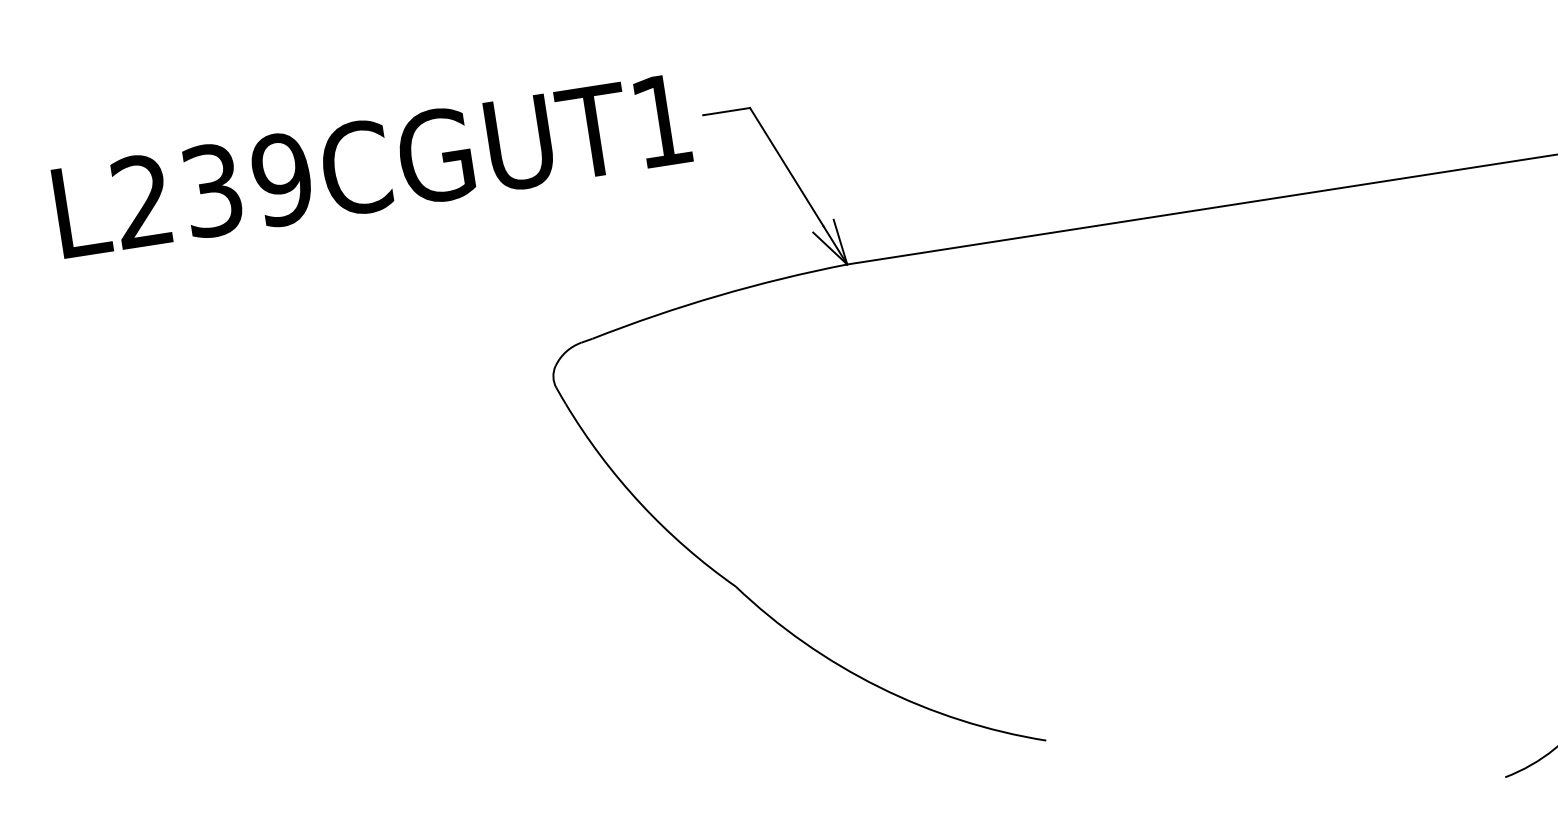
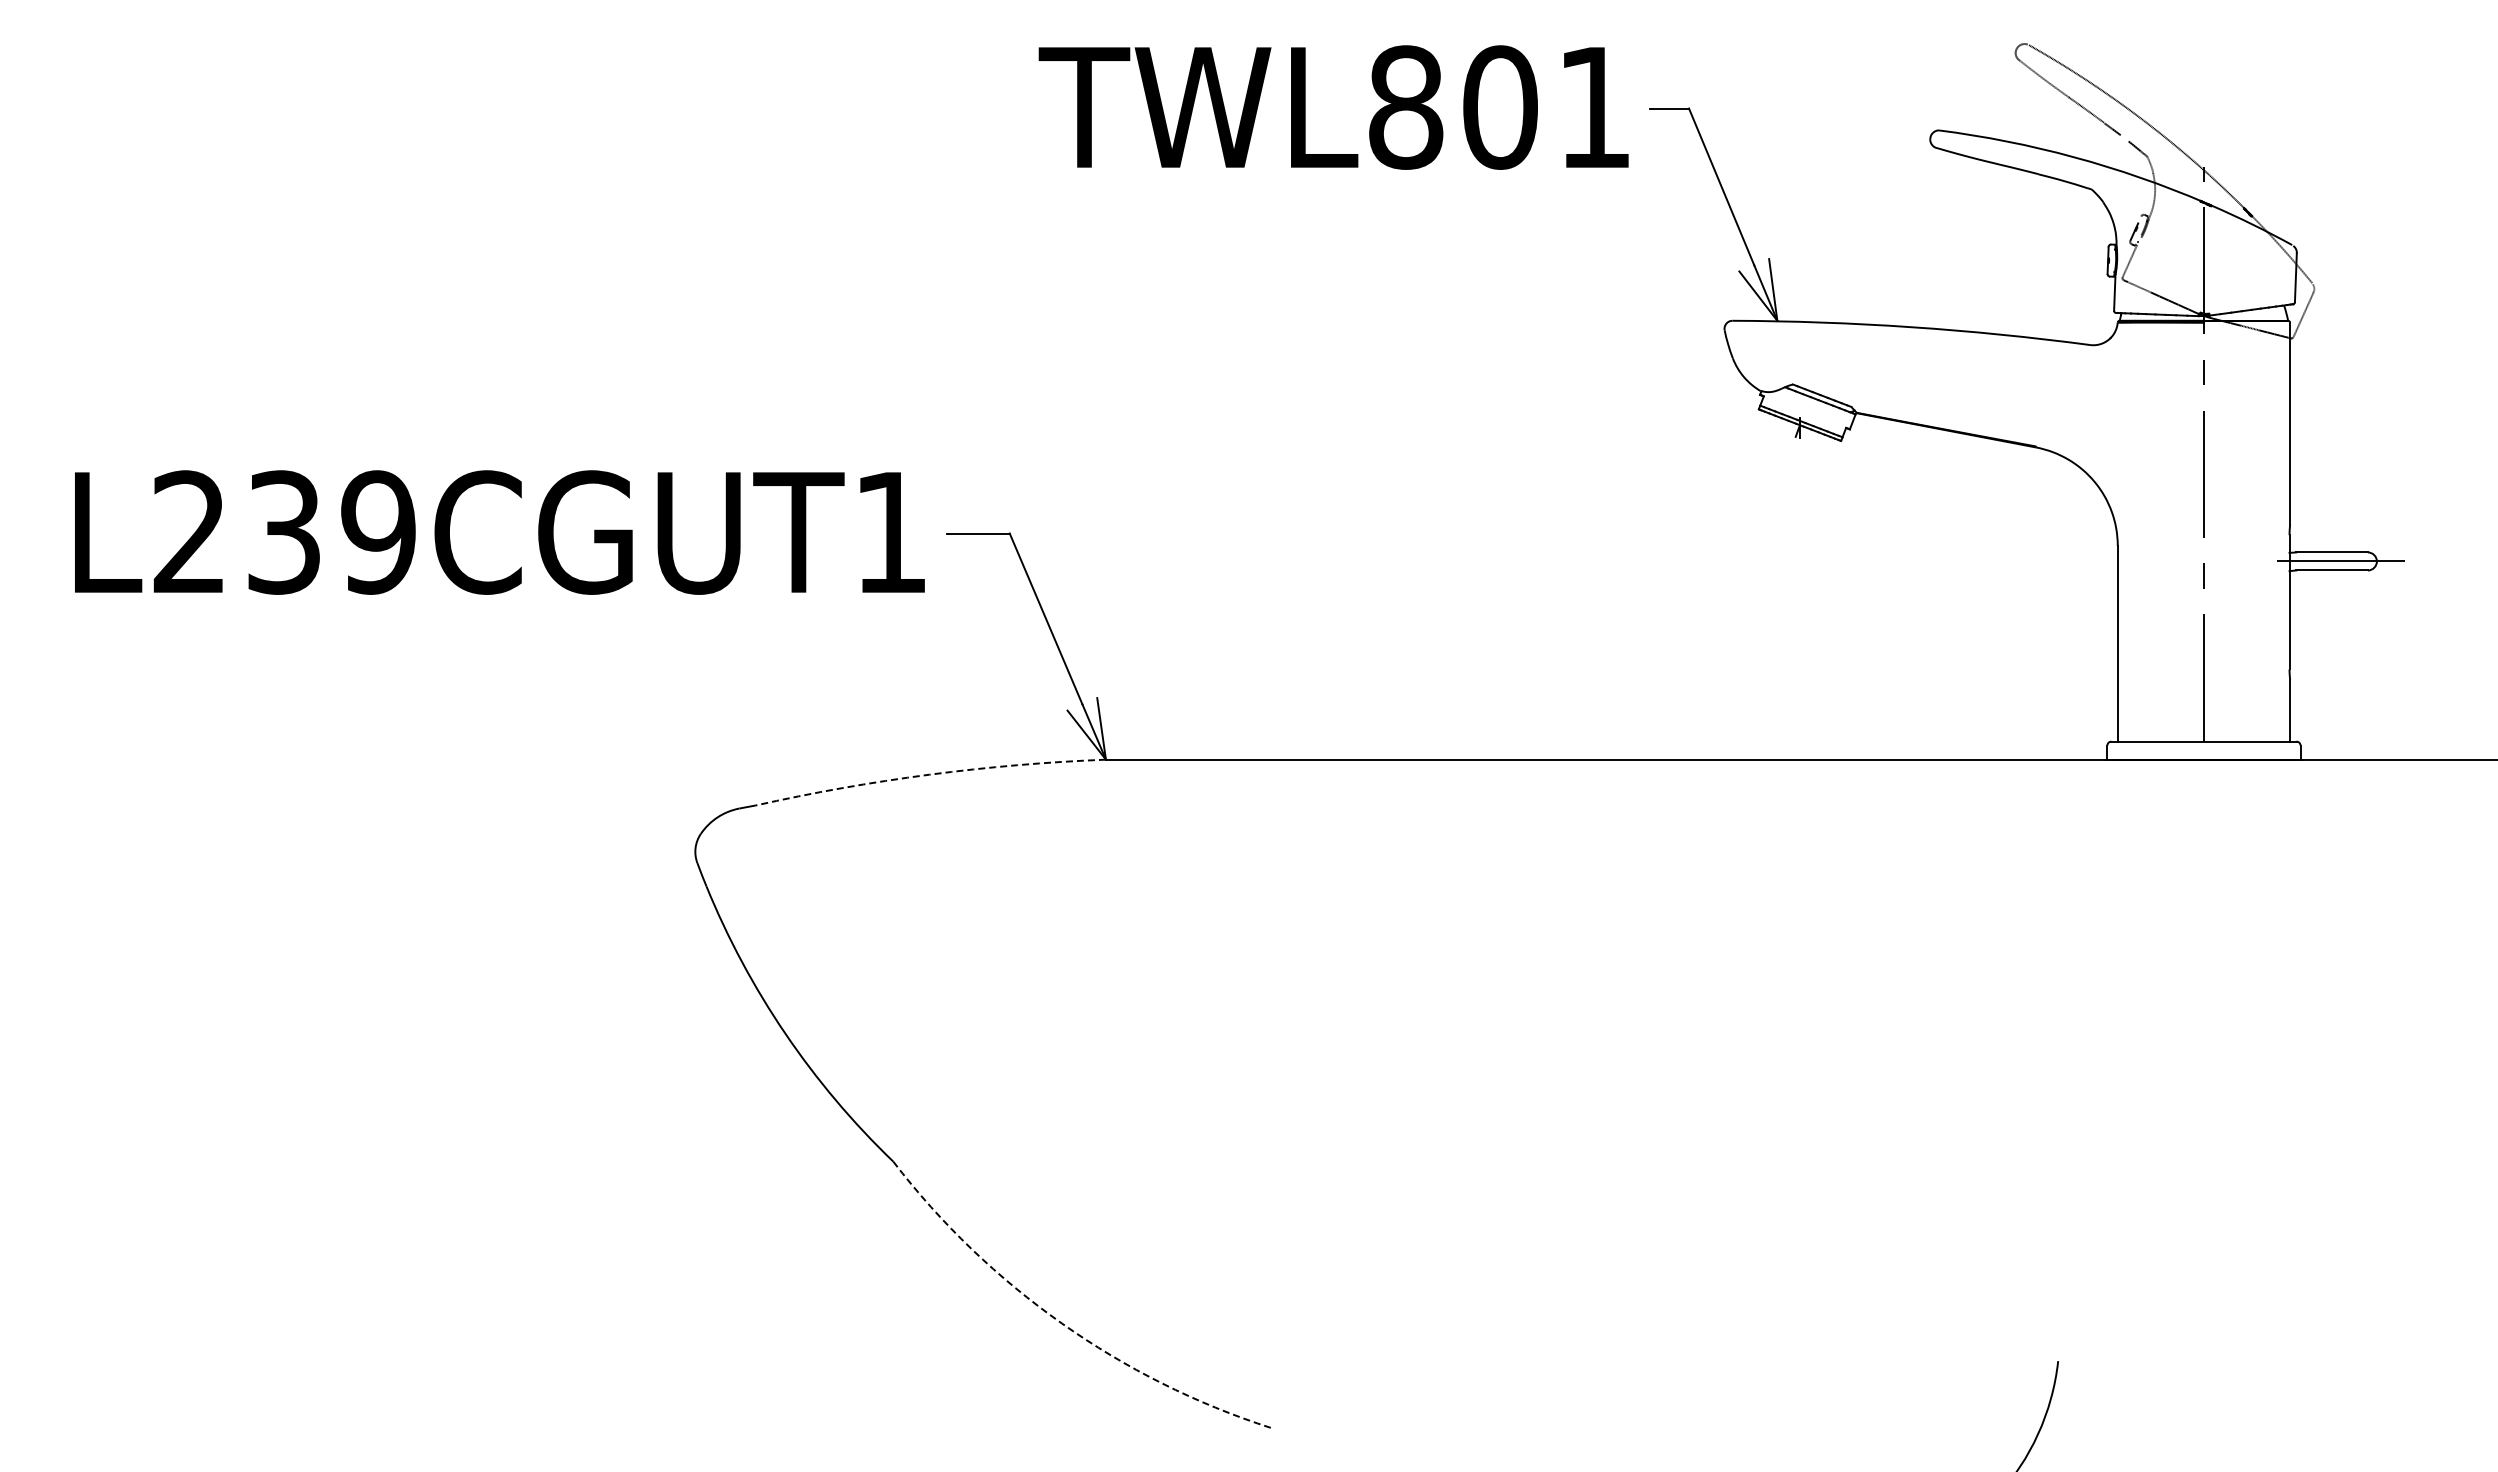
arc: (718, 295) -> (929, 774), solid -> dashed
arc: (879, 687) -> (1062, 1323), solid -> dashed

